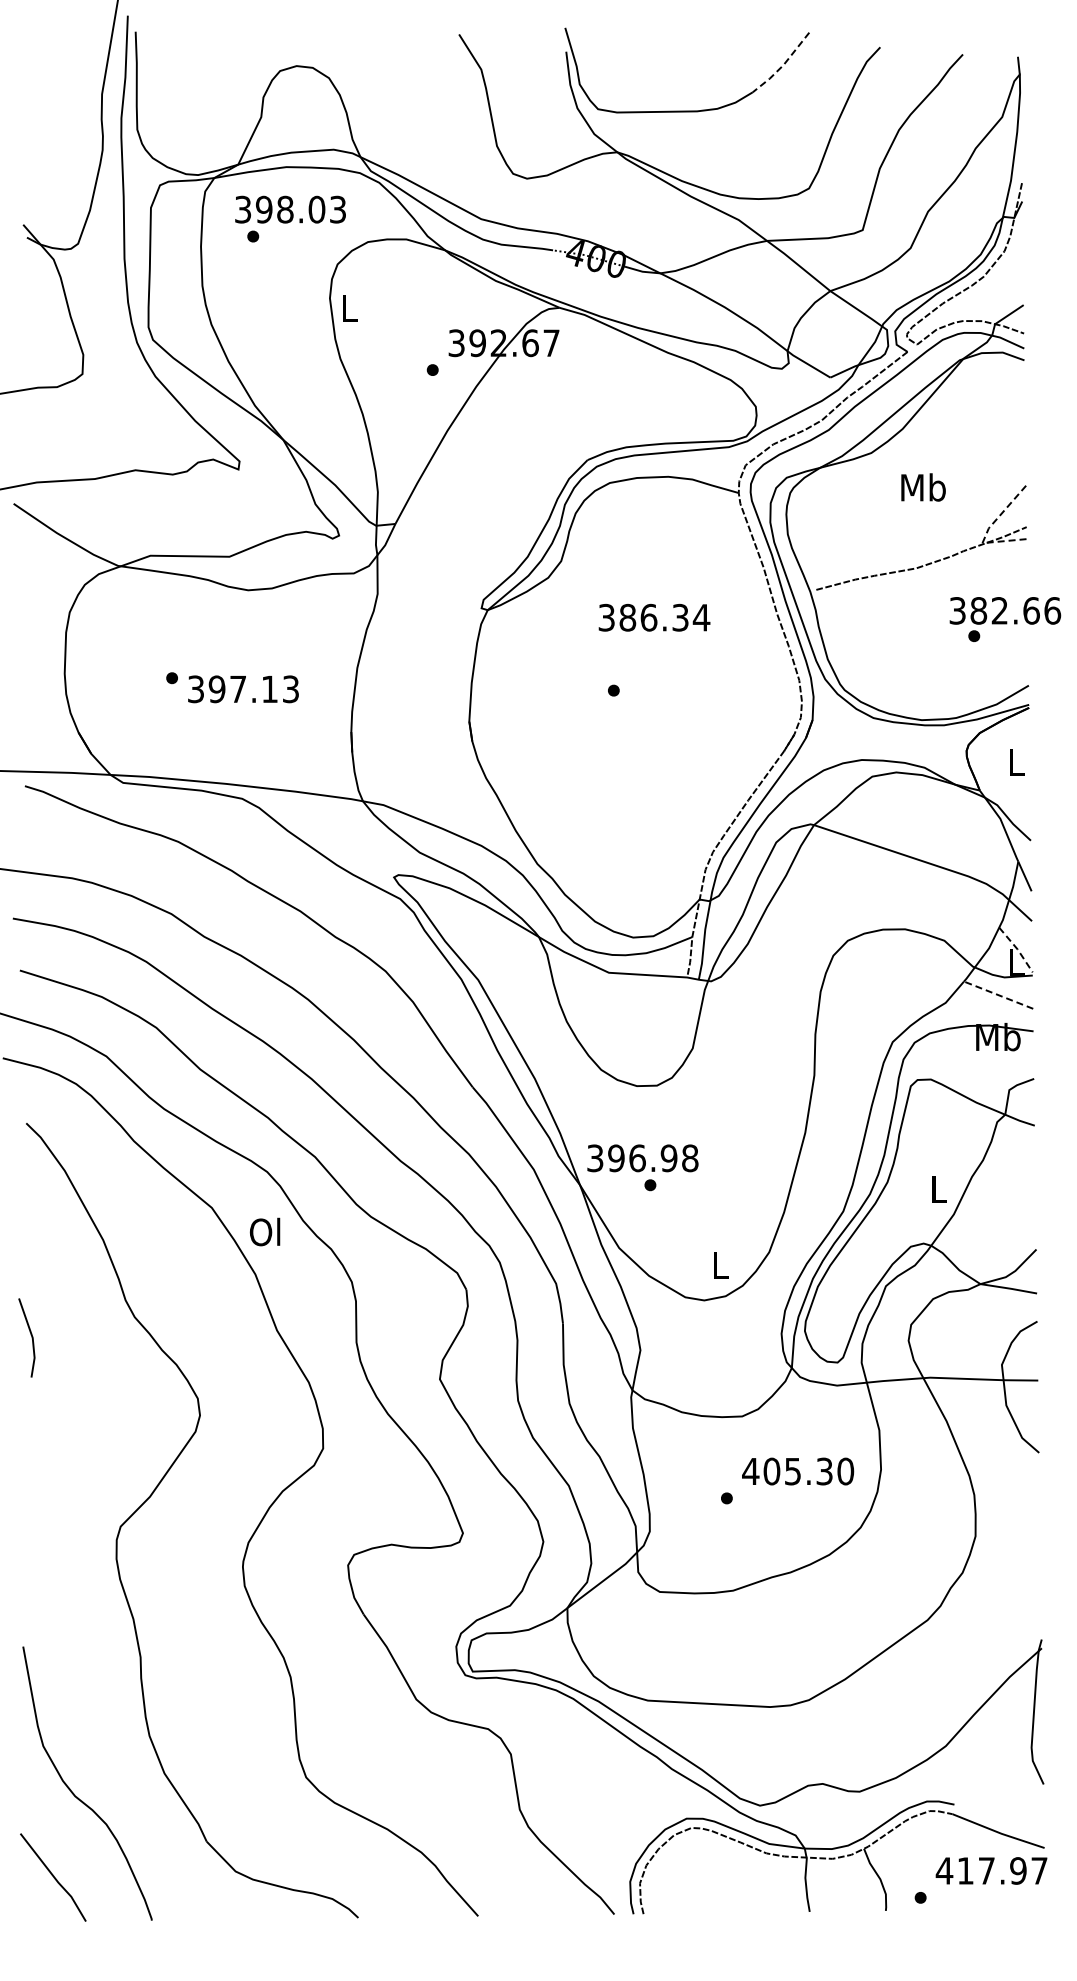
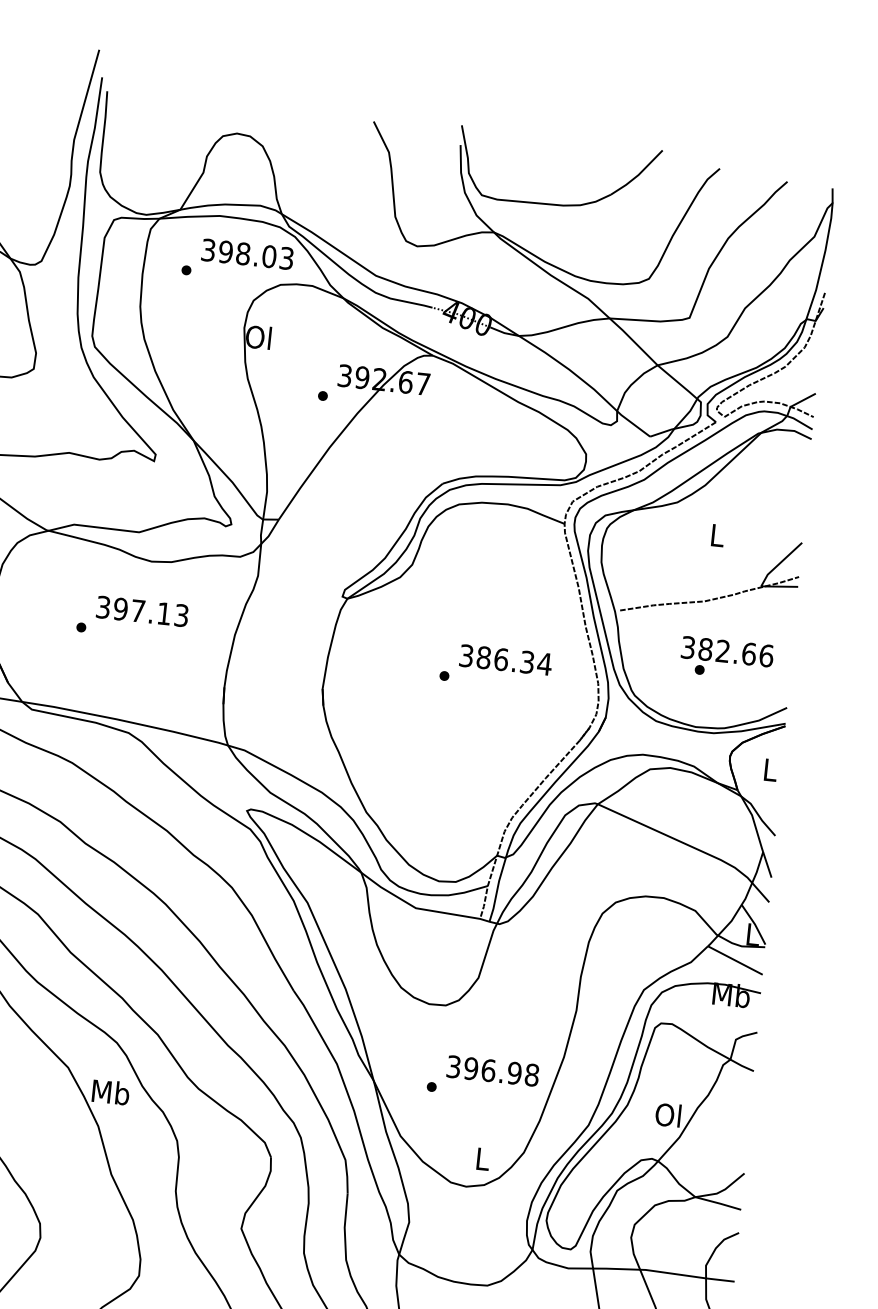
line: (783, 65) -> (638, 175), dashed -> solid
text: (290, 209) -> (247, 254), moved
text: (348, 307) -> (258, 337), L -> Ol
text: (923, 487) -> (717, 535), Mb -> L
line: (987, 530) -> (766, 576), dashed -> solid
text: (654, 617) -> (505, 659), moved
text: (1005, 619) -> (726, 658), moved
text: (243, 689) -> (142, 611), moved
line: (1017, 949) -> (754, 924), dashed -> solid
line: (998, 995) -> (735, 960), dashed -> solid
text: (642, 1158) -> (492, 1071), moved
text: (937, 1188) -> (668, 1114), L -> Ol
text: (266, 1231) -> (111, 1091), Ol -> Mb

